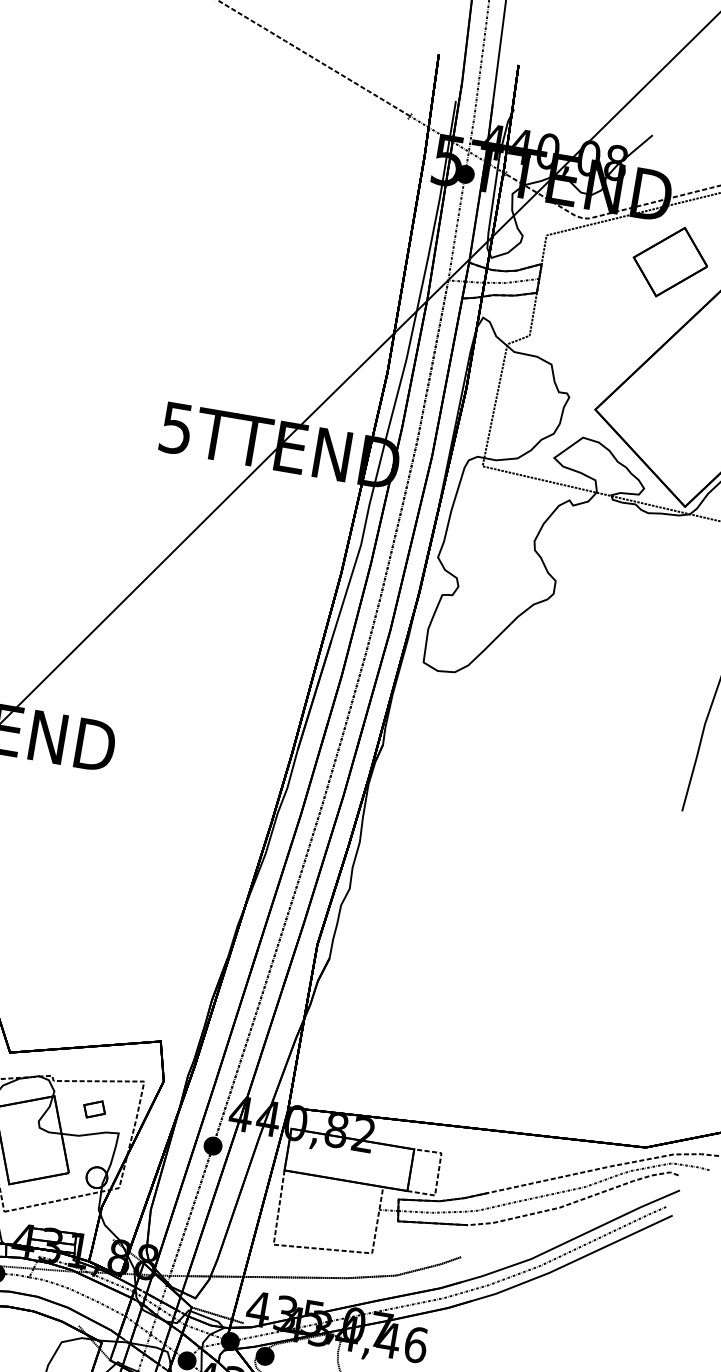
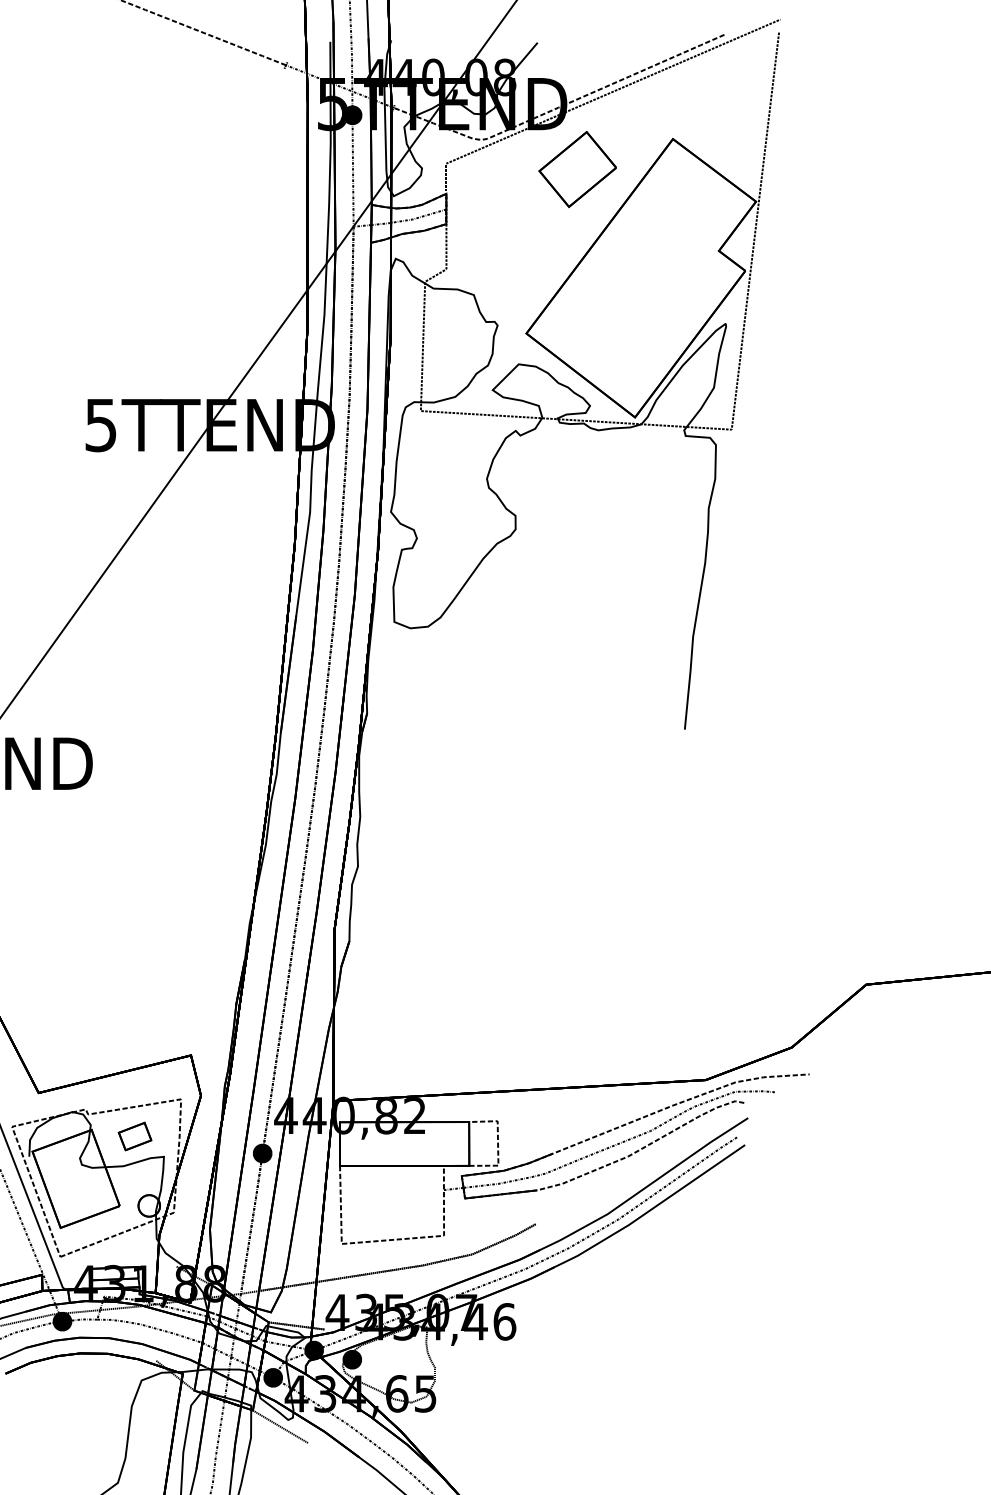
part: (94, 1109) -> (134, 1136), size x1.43

